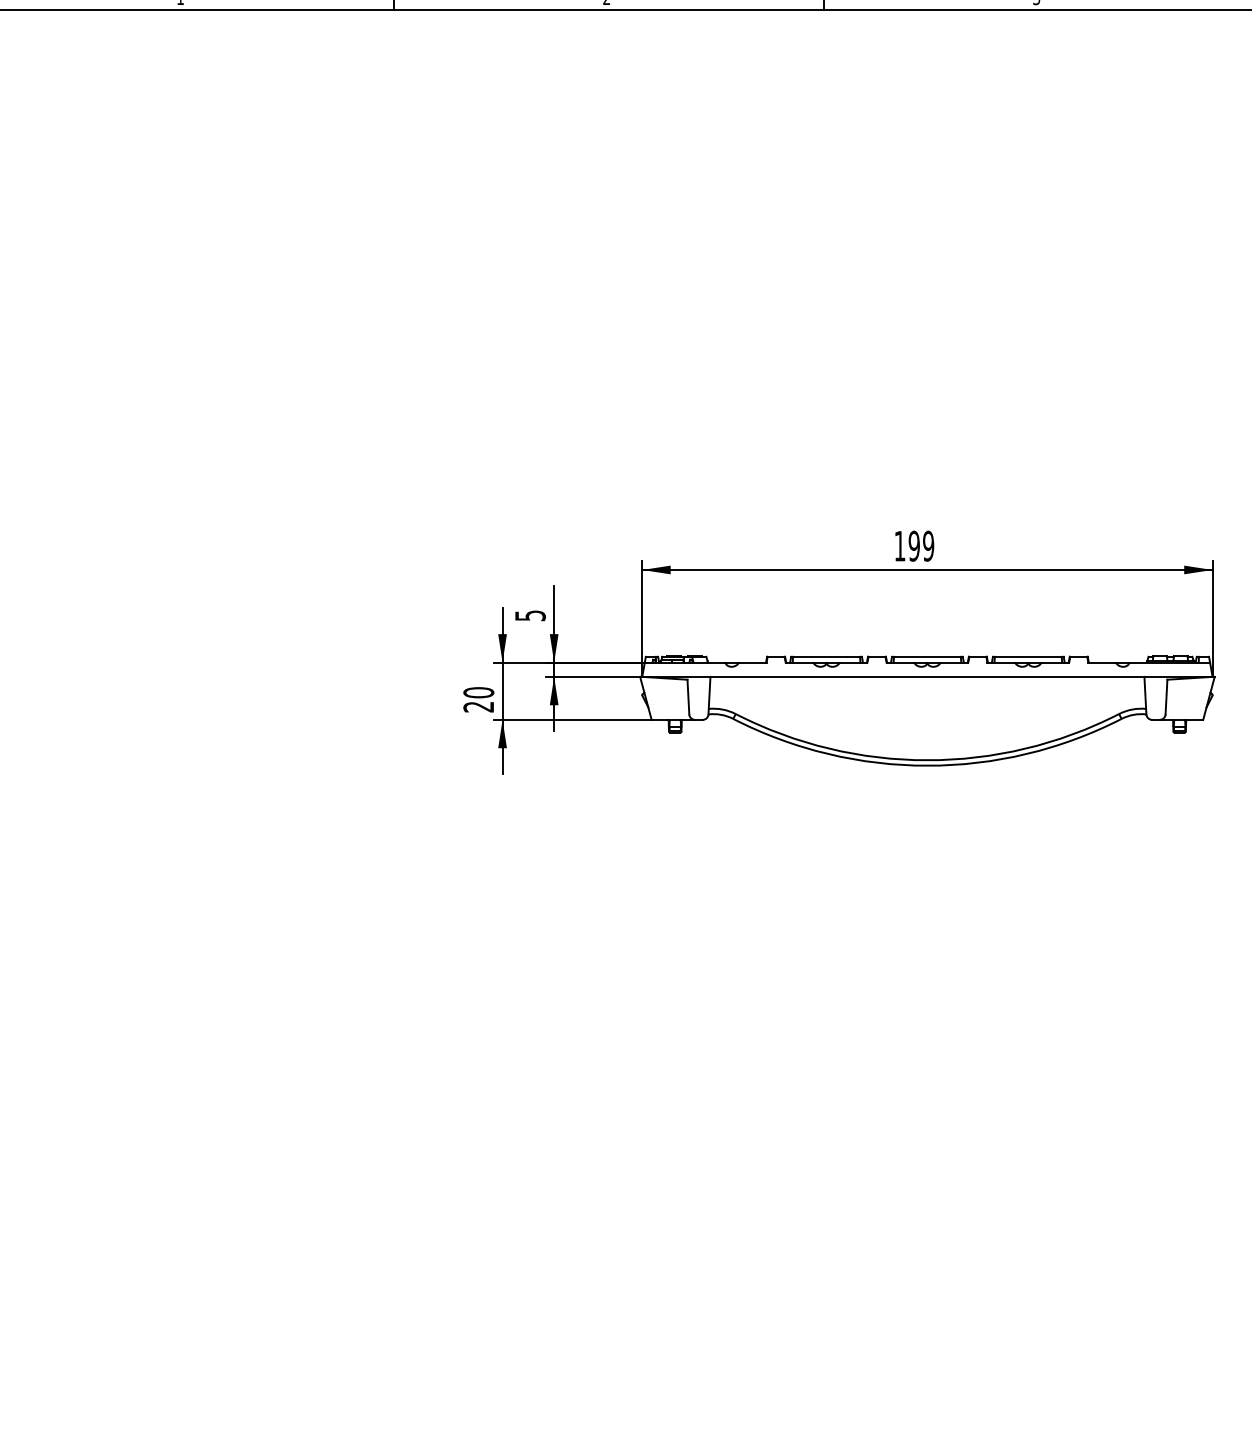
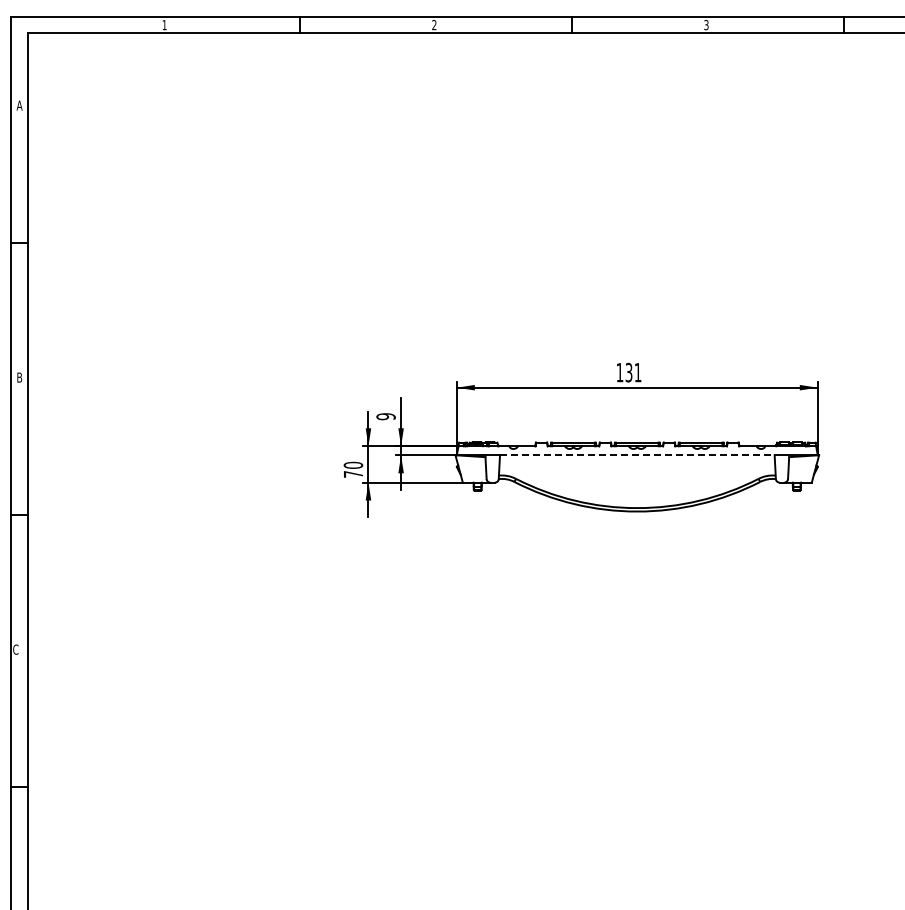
text: (921, 545) -> (633, 372), 199 -> 131
text: (529, 615) -> (385, 416), 5 -> 9
line: (927, 677) -> (637, 455), solid -> dashed
text: (477, 707) -> (352, 474), 20 -> 70

